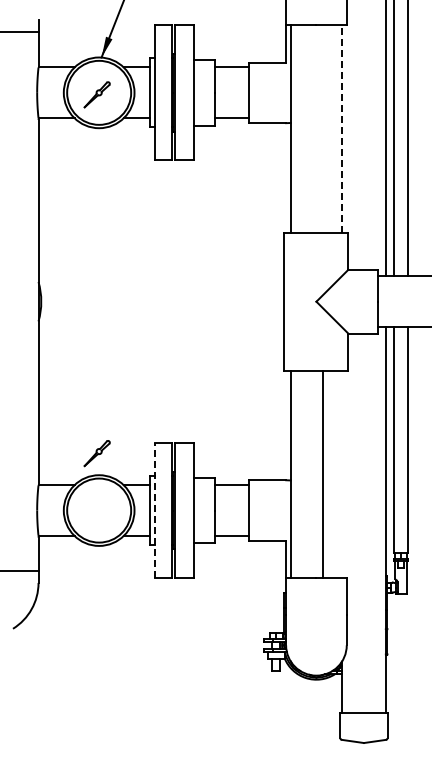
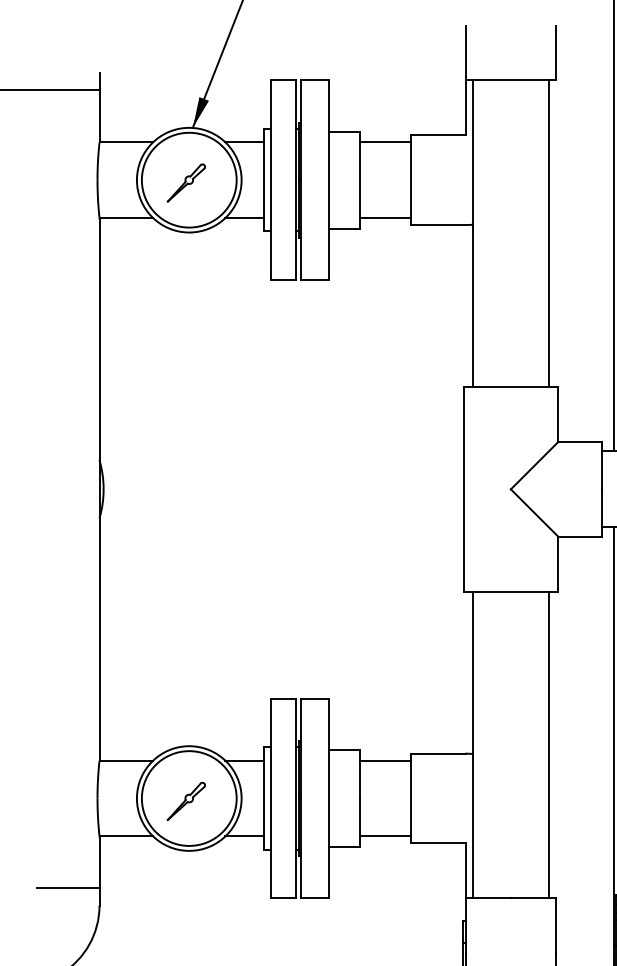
line: (342, 129) -> (549, 234), dashed -> solid
part: (96, 453) -> (185, 801), moved
line: (323, 473) -> (549, 743), moved
line: (154, 510) -> (271, 798), dashed -> solid

